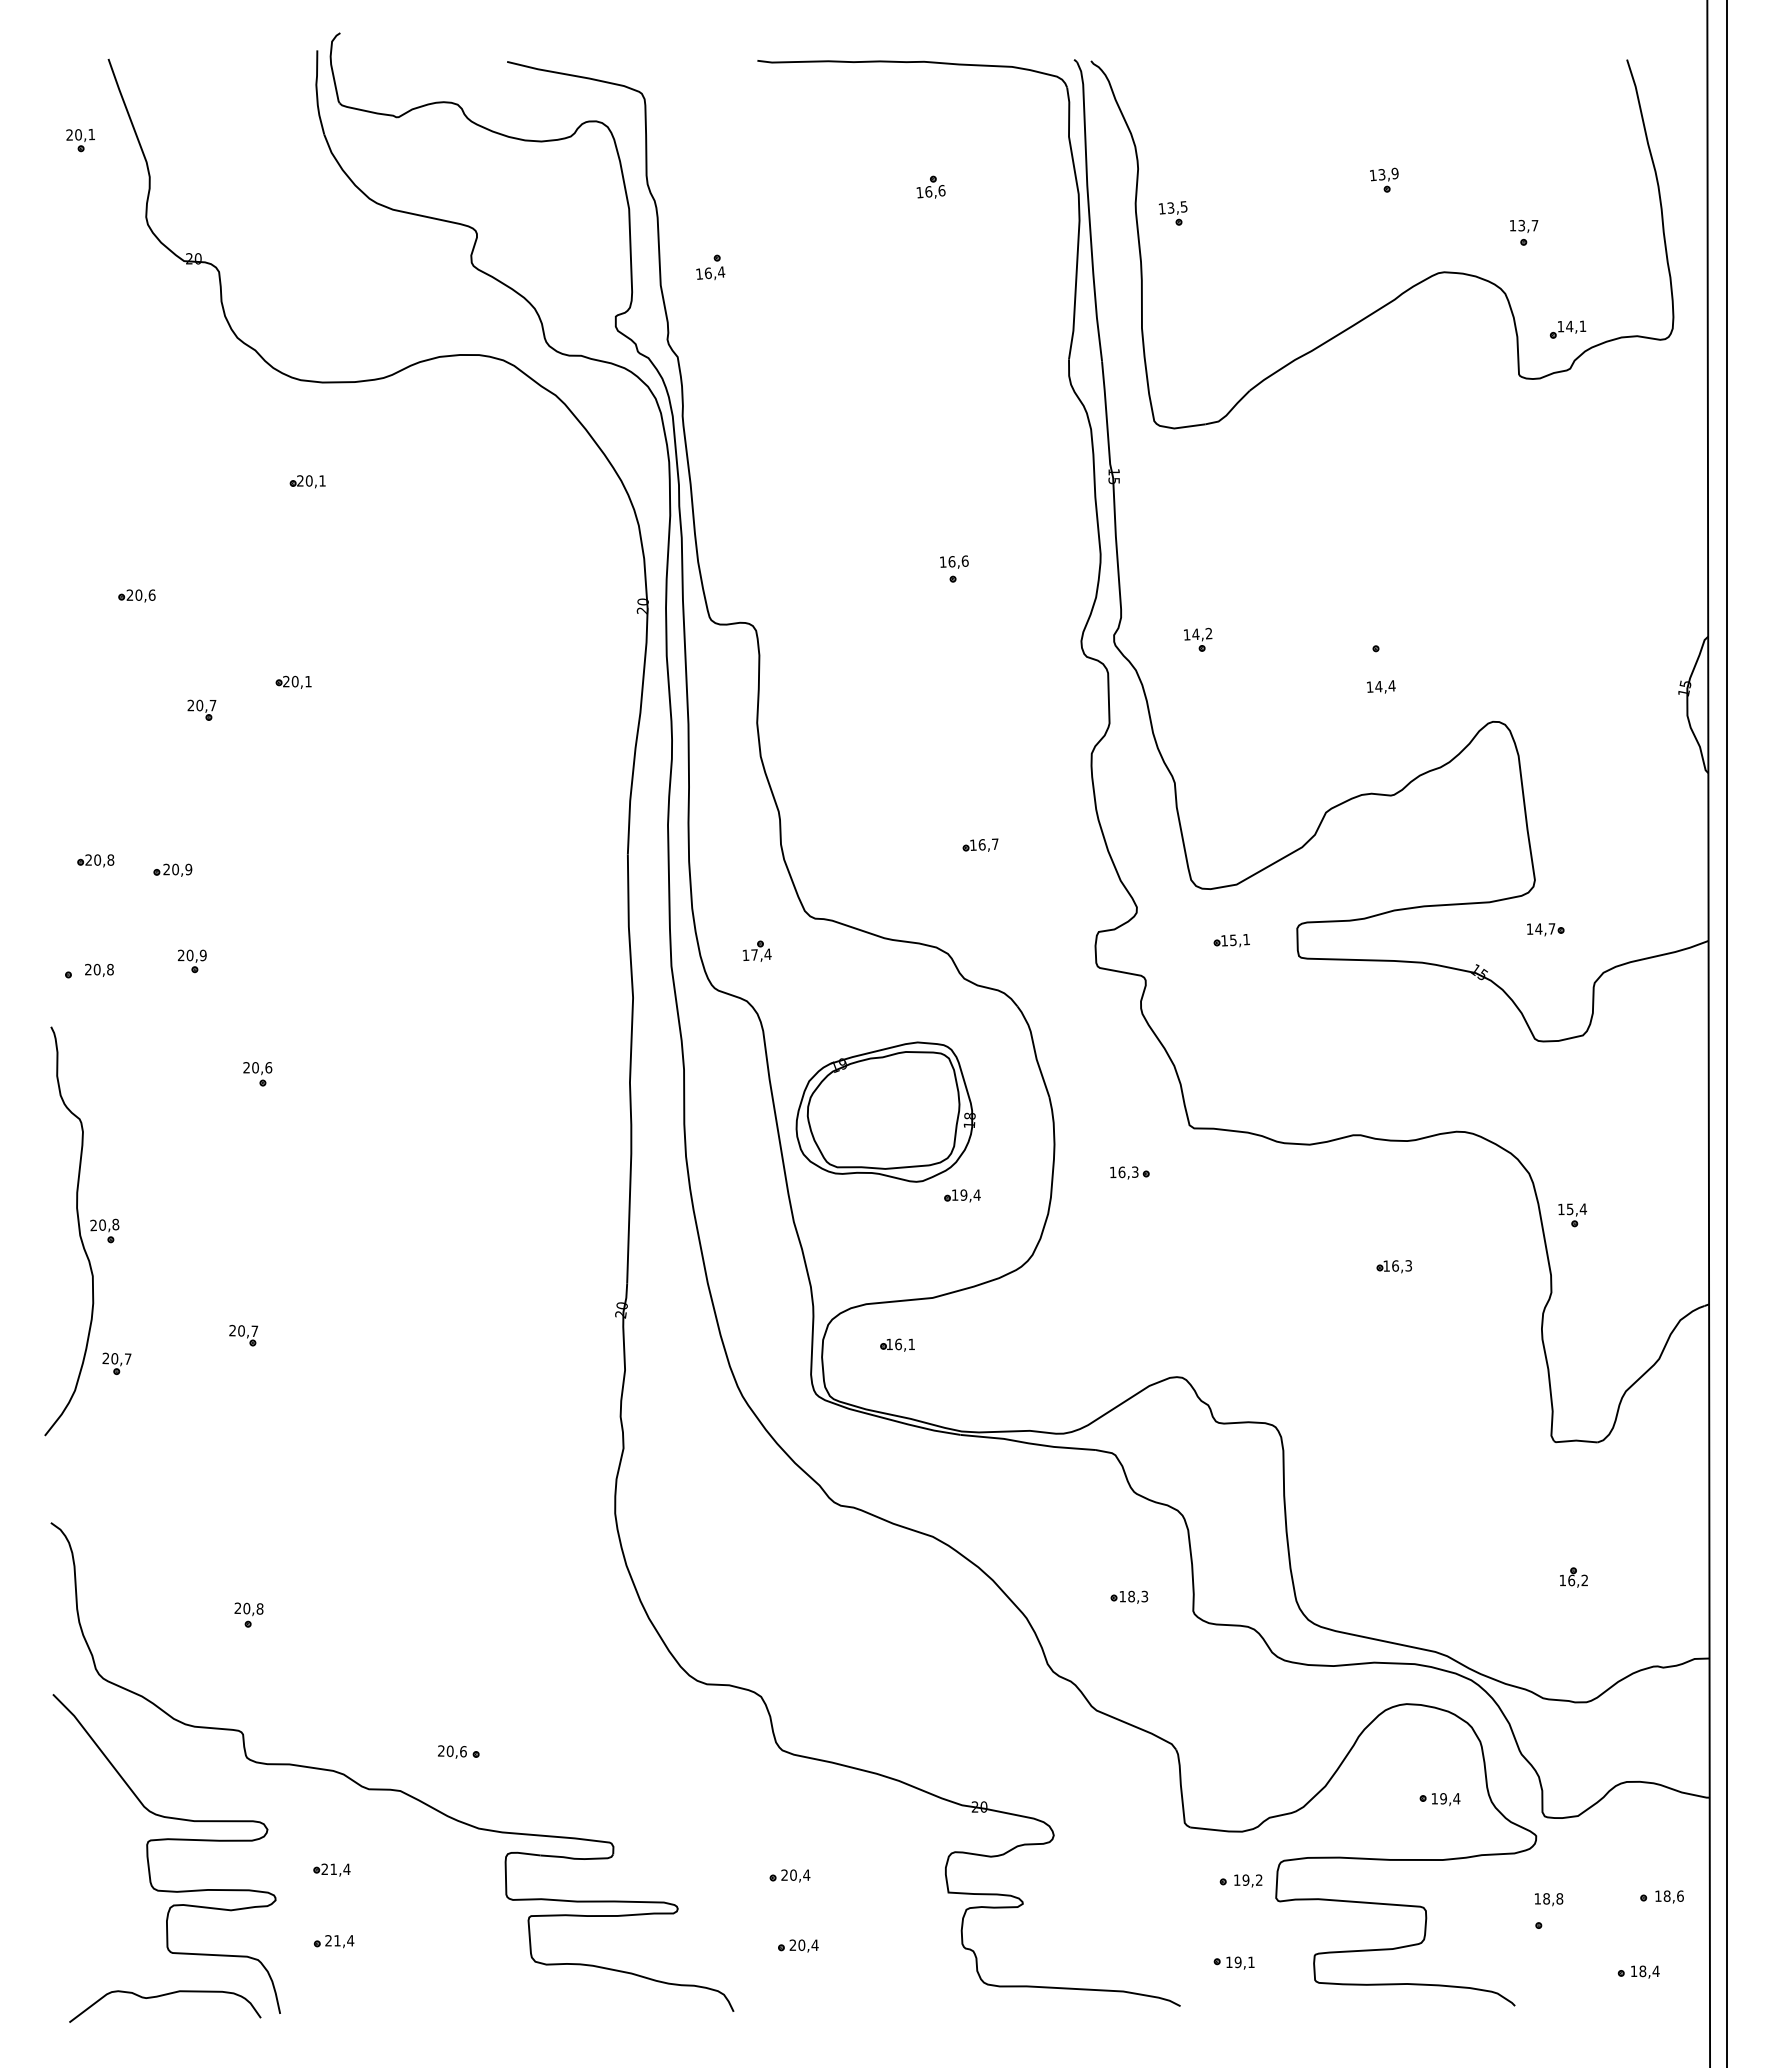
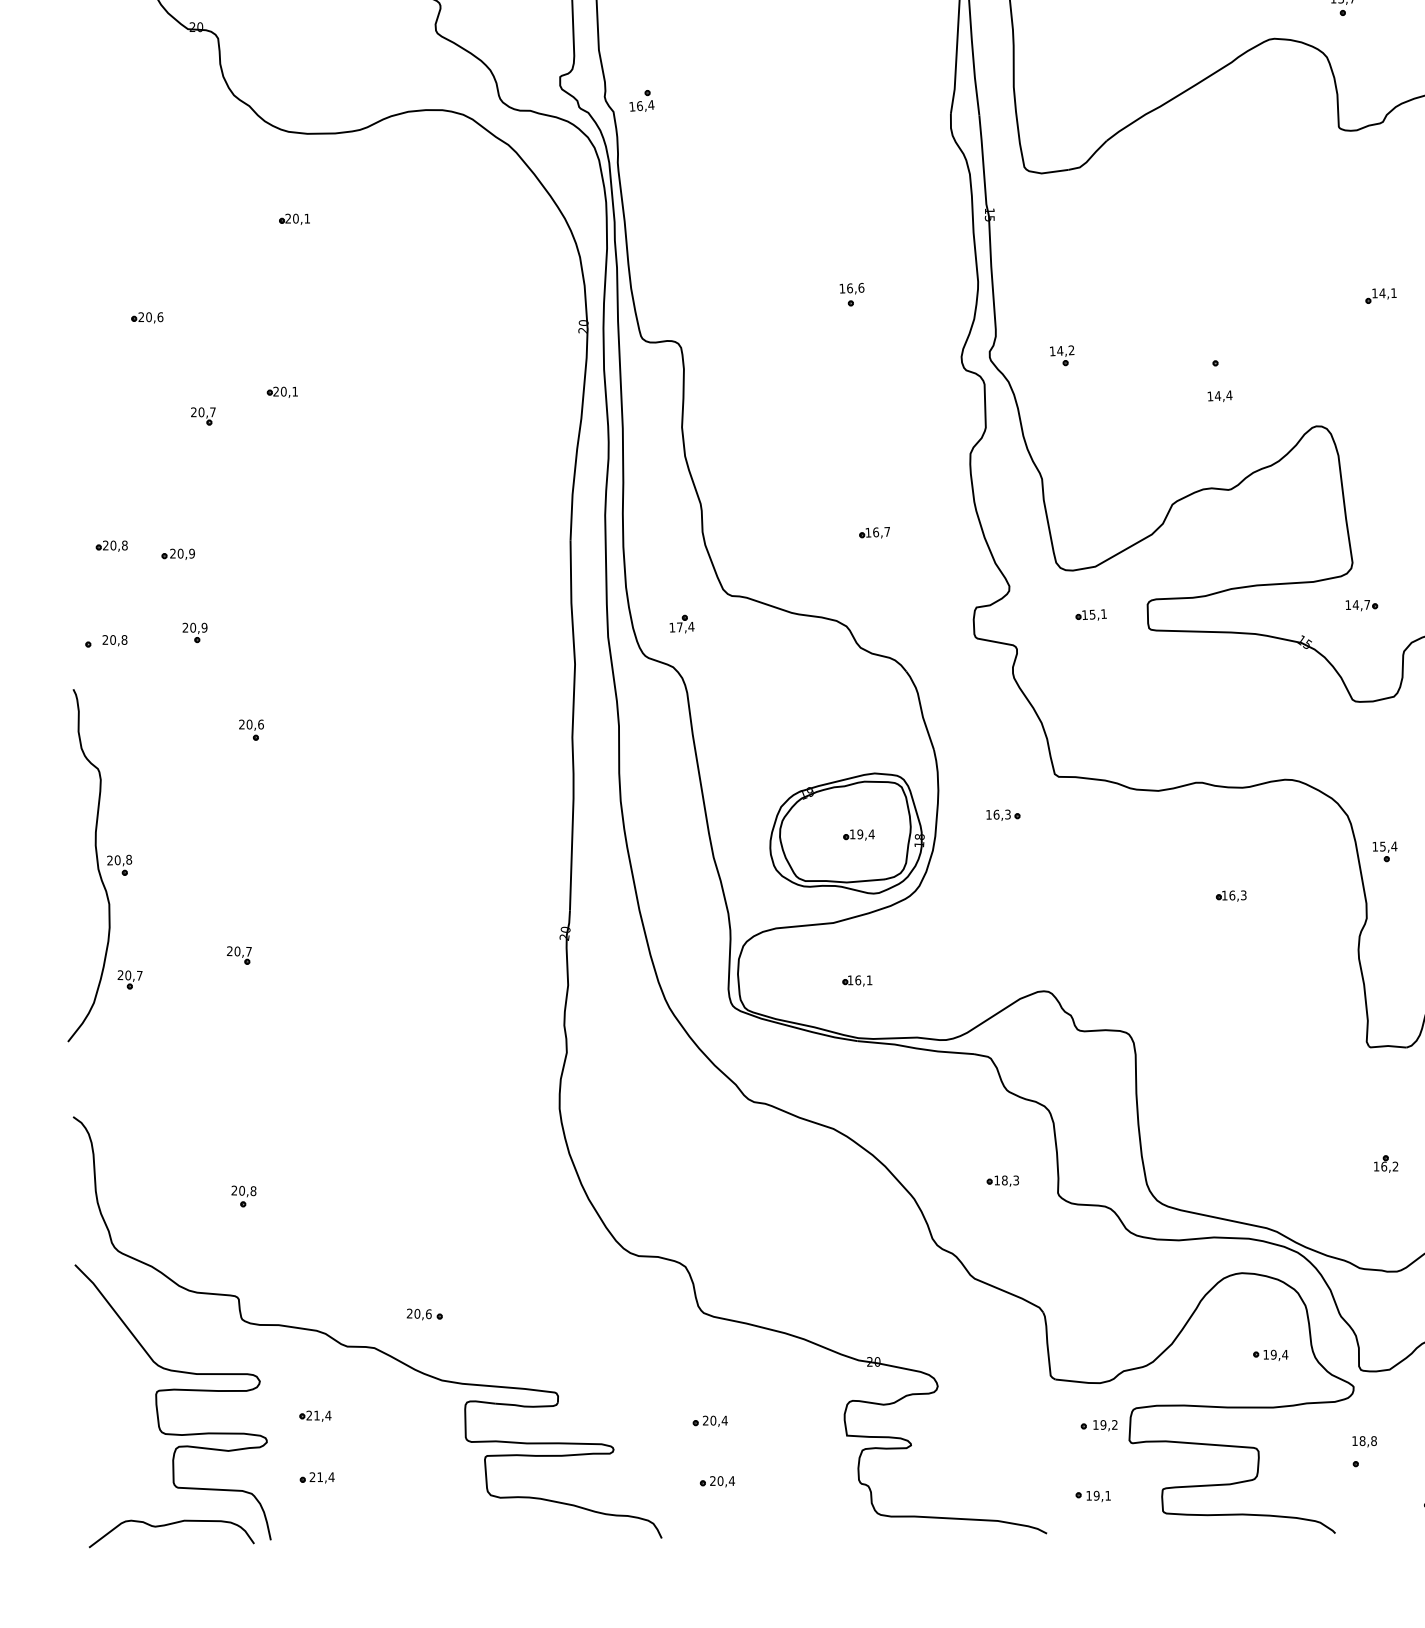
part: (710, 267) -> (641, 101), moved
part: (1567, 329) -> (1380, 295), moved
part: (885, 1111) -> (846, 832), moved
part: (897, 1344) -> (857, 980), moved

